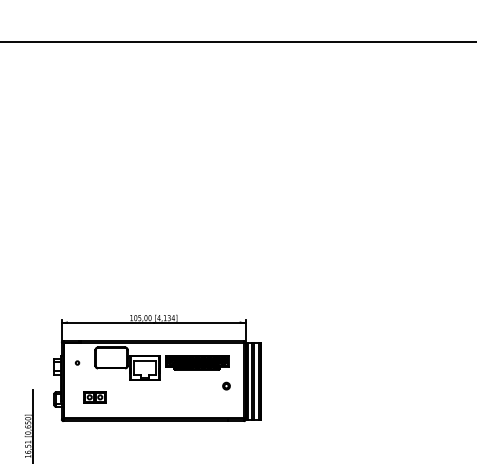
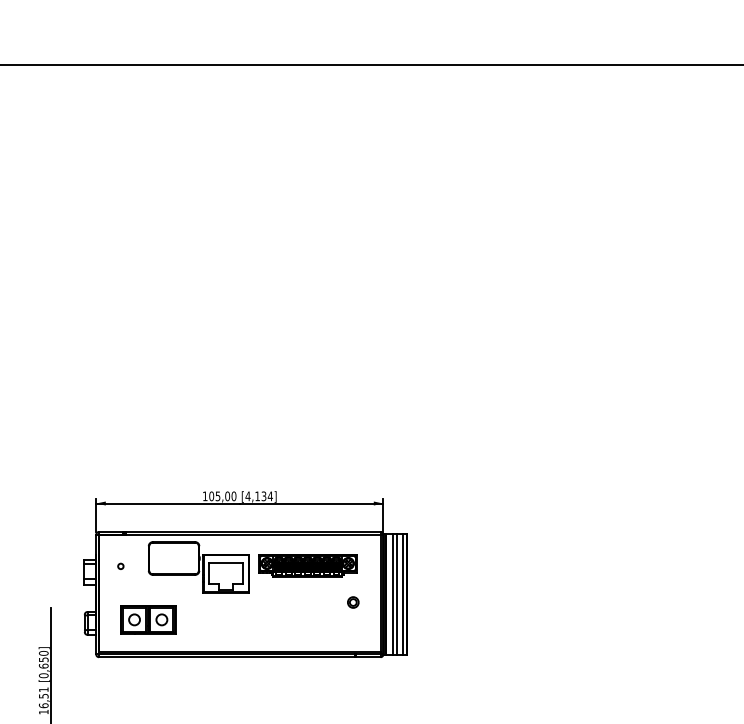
part: (94, 397) -> (147, 620), size x1.67

